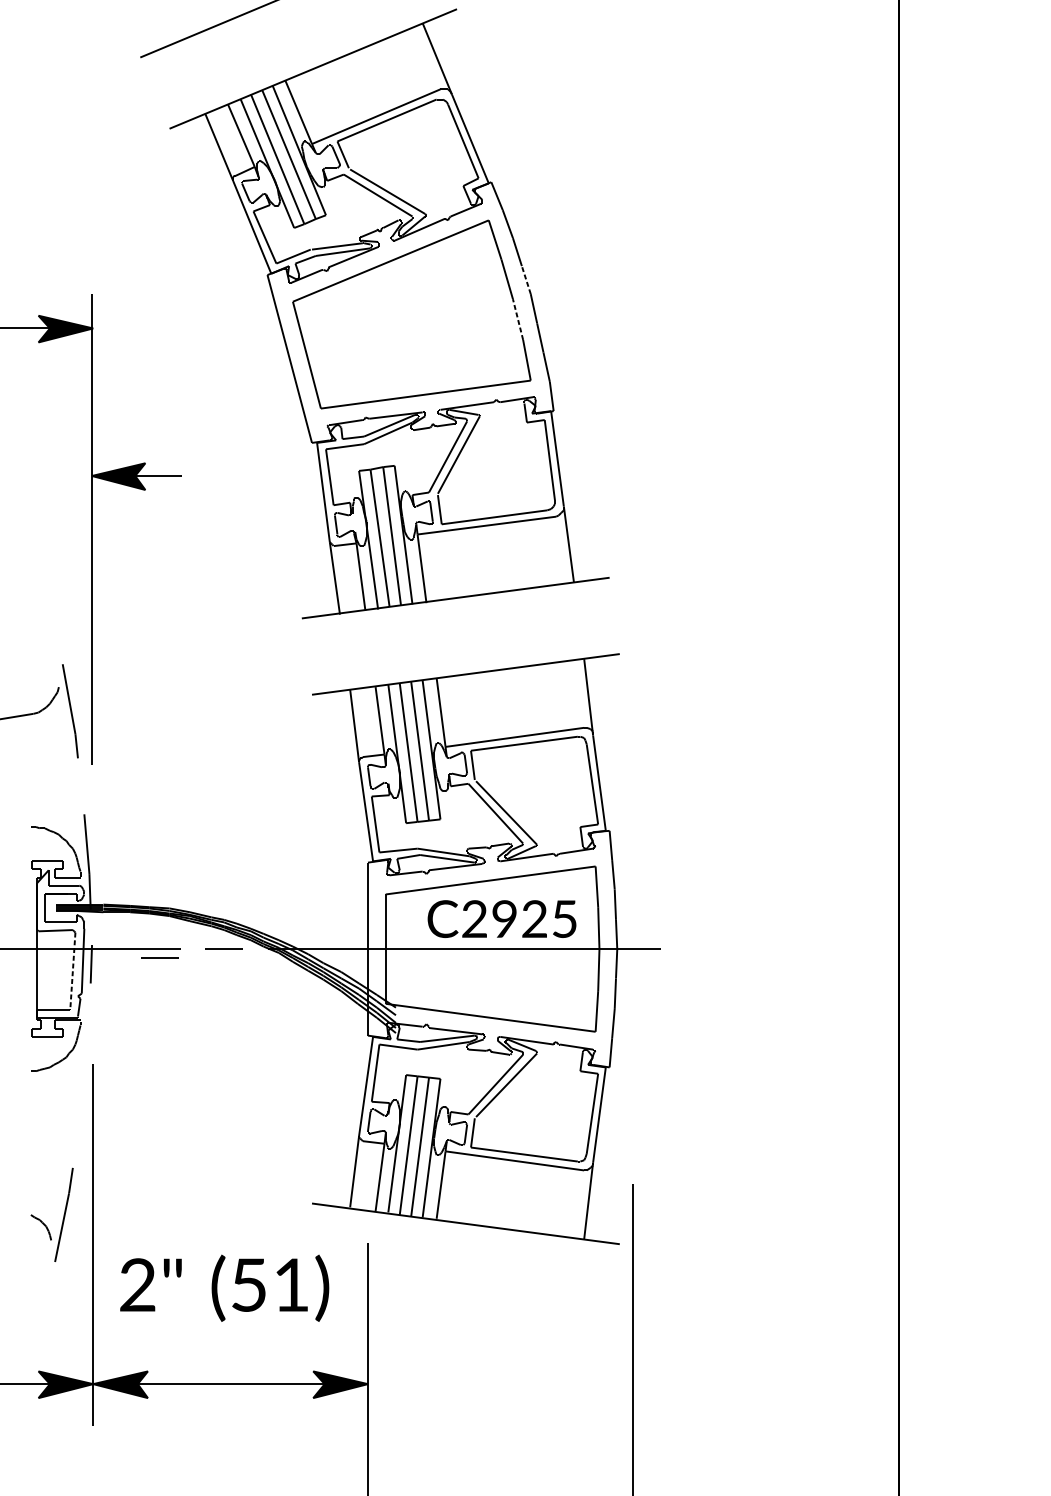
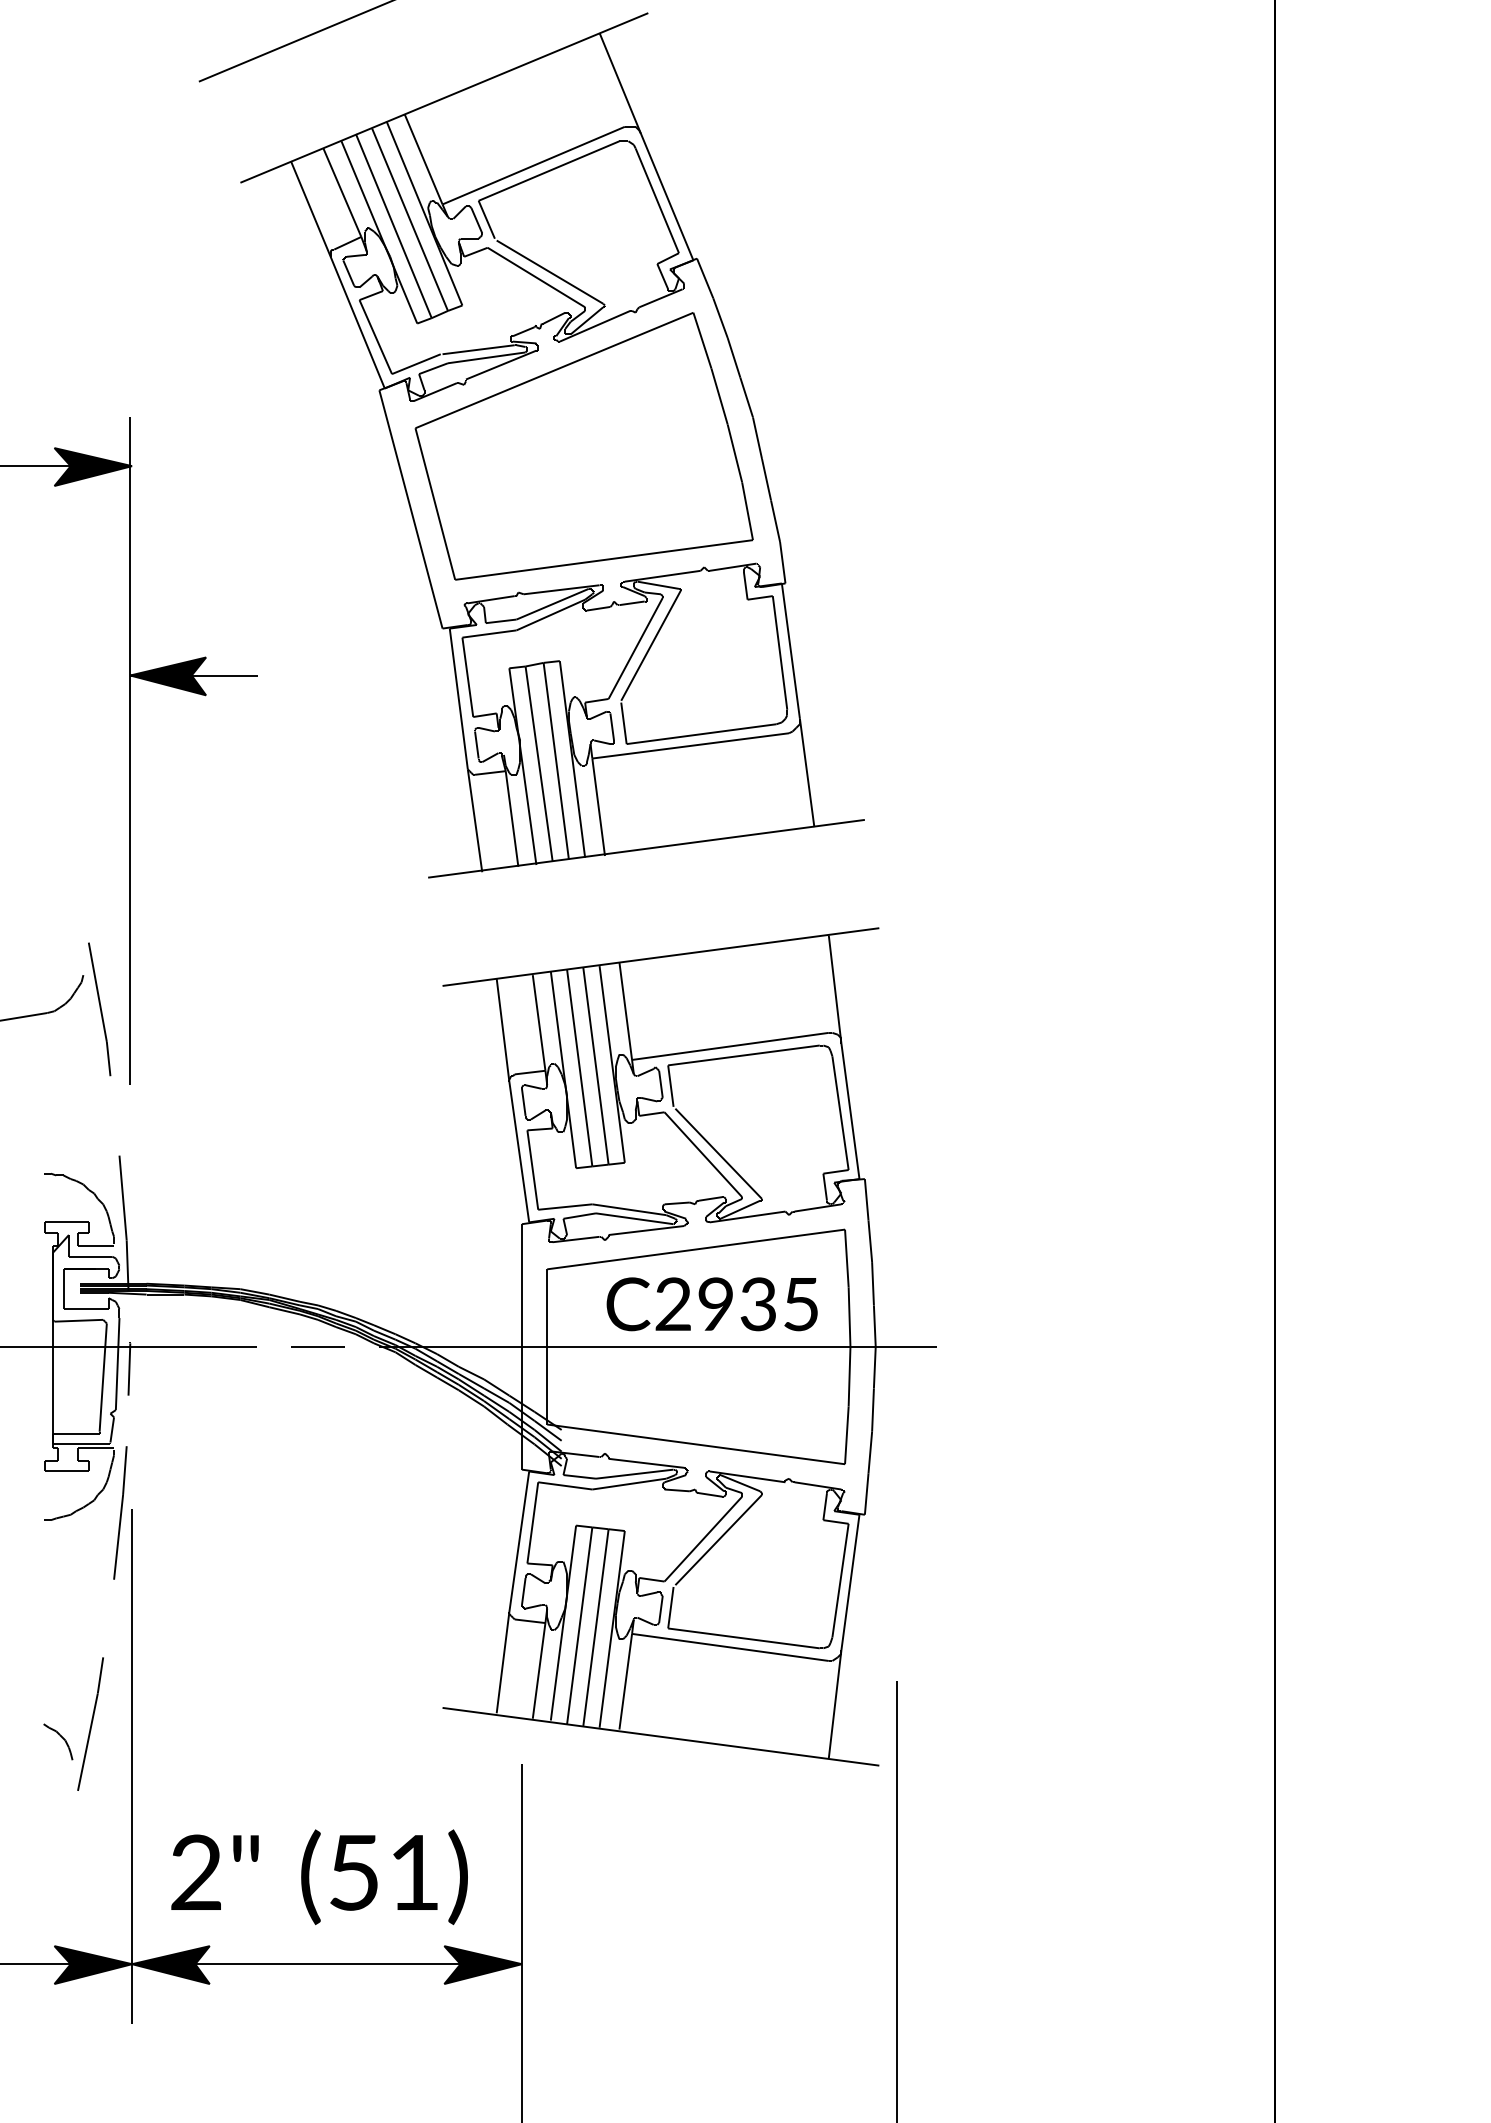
line: (526, 280) -> (746, 397), dashed -> solid
line: (517, 319) -> (734, 453), dashed -> solid
text: (533, 919) -> (757, 1304), C2925 -> C2935
line: (159, 957) -> (226, 1358), removed
line: (73, 971) -> (103, 1378), dashed -> solid
part: (85, 1065) -> (120, 1512), added
text: (224, 1288) -> (319, 1877), moved

